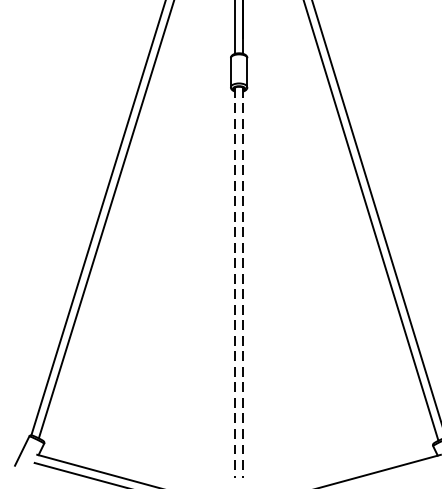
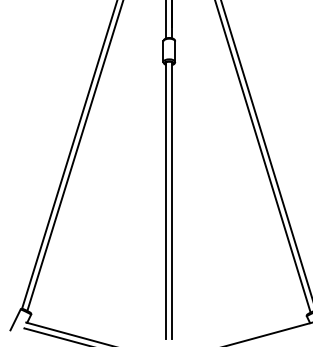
line: (235, 283) -> (166, 201), dashed -> solid
line: (243, 283) -> (172, 201), dashed -> solid

